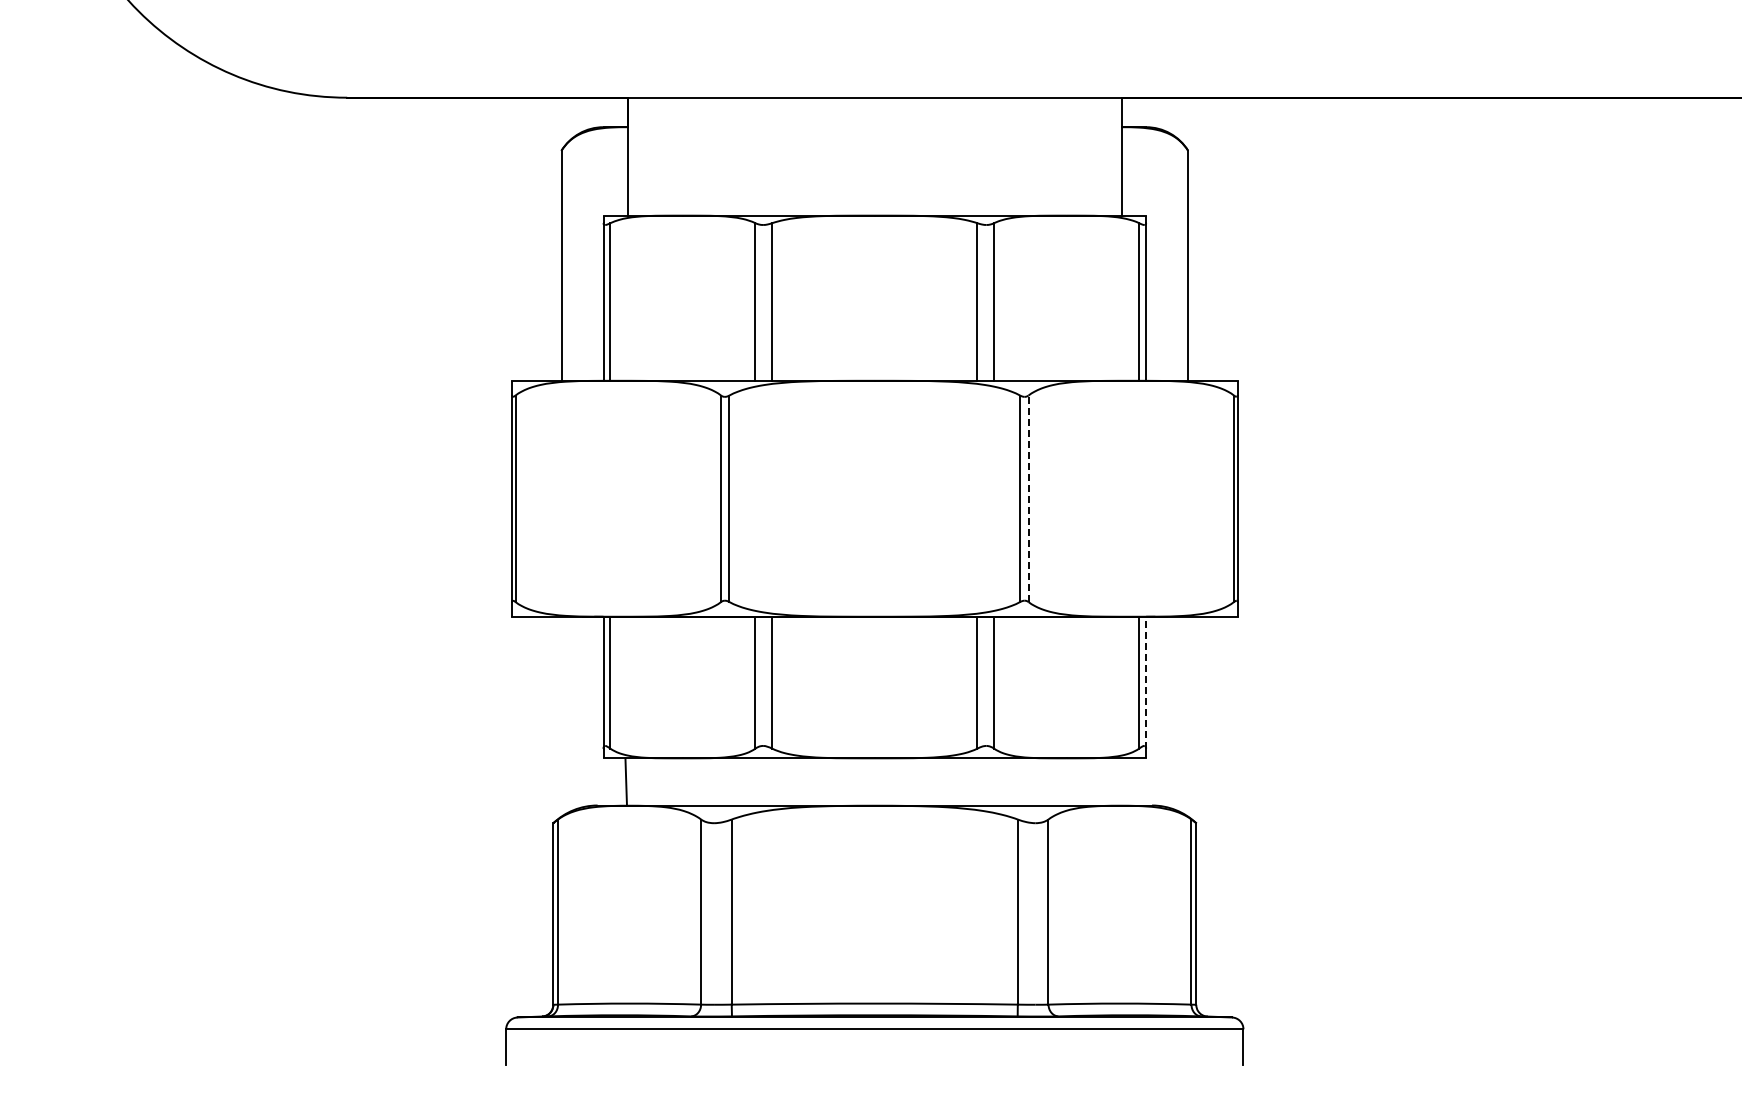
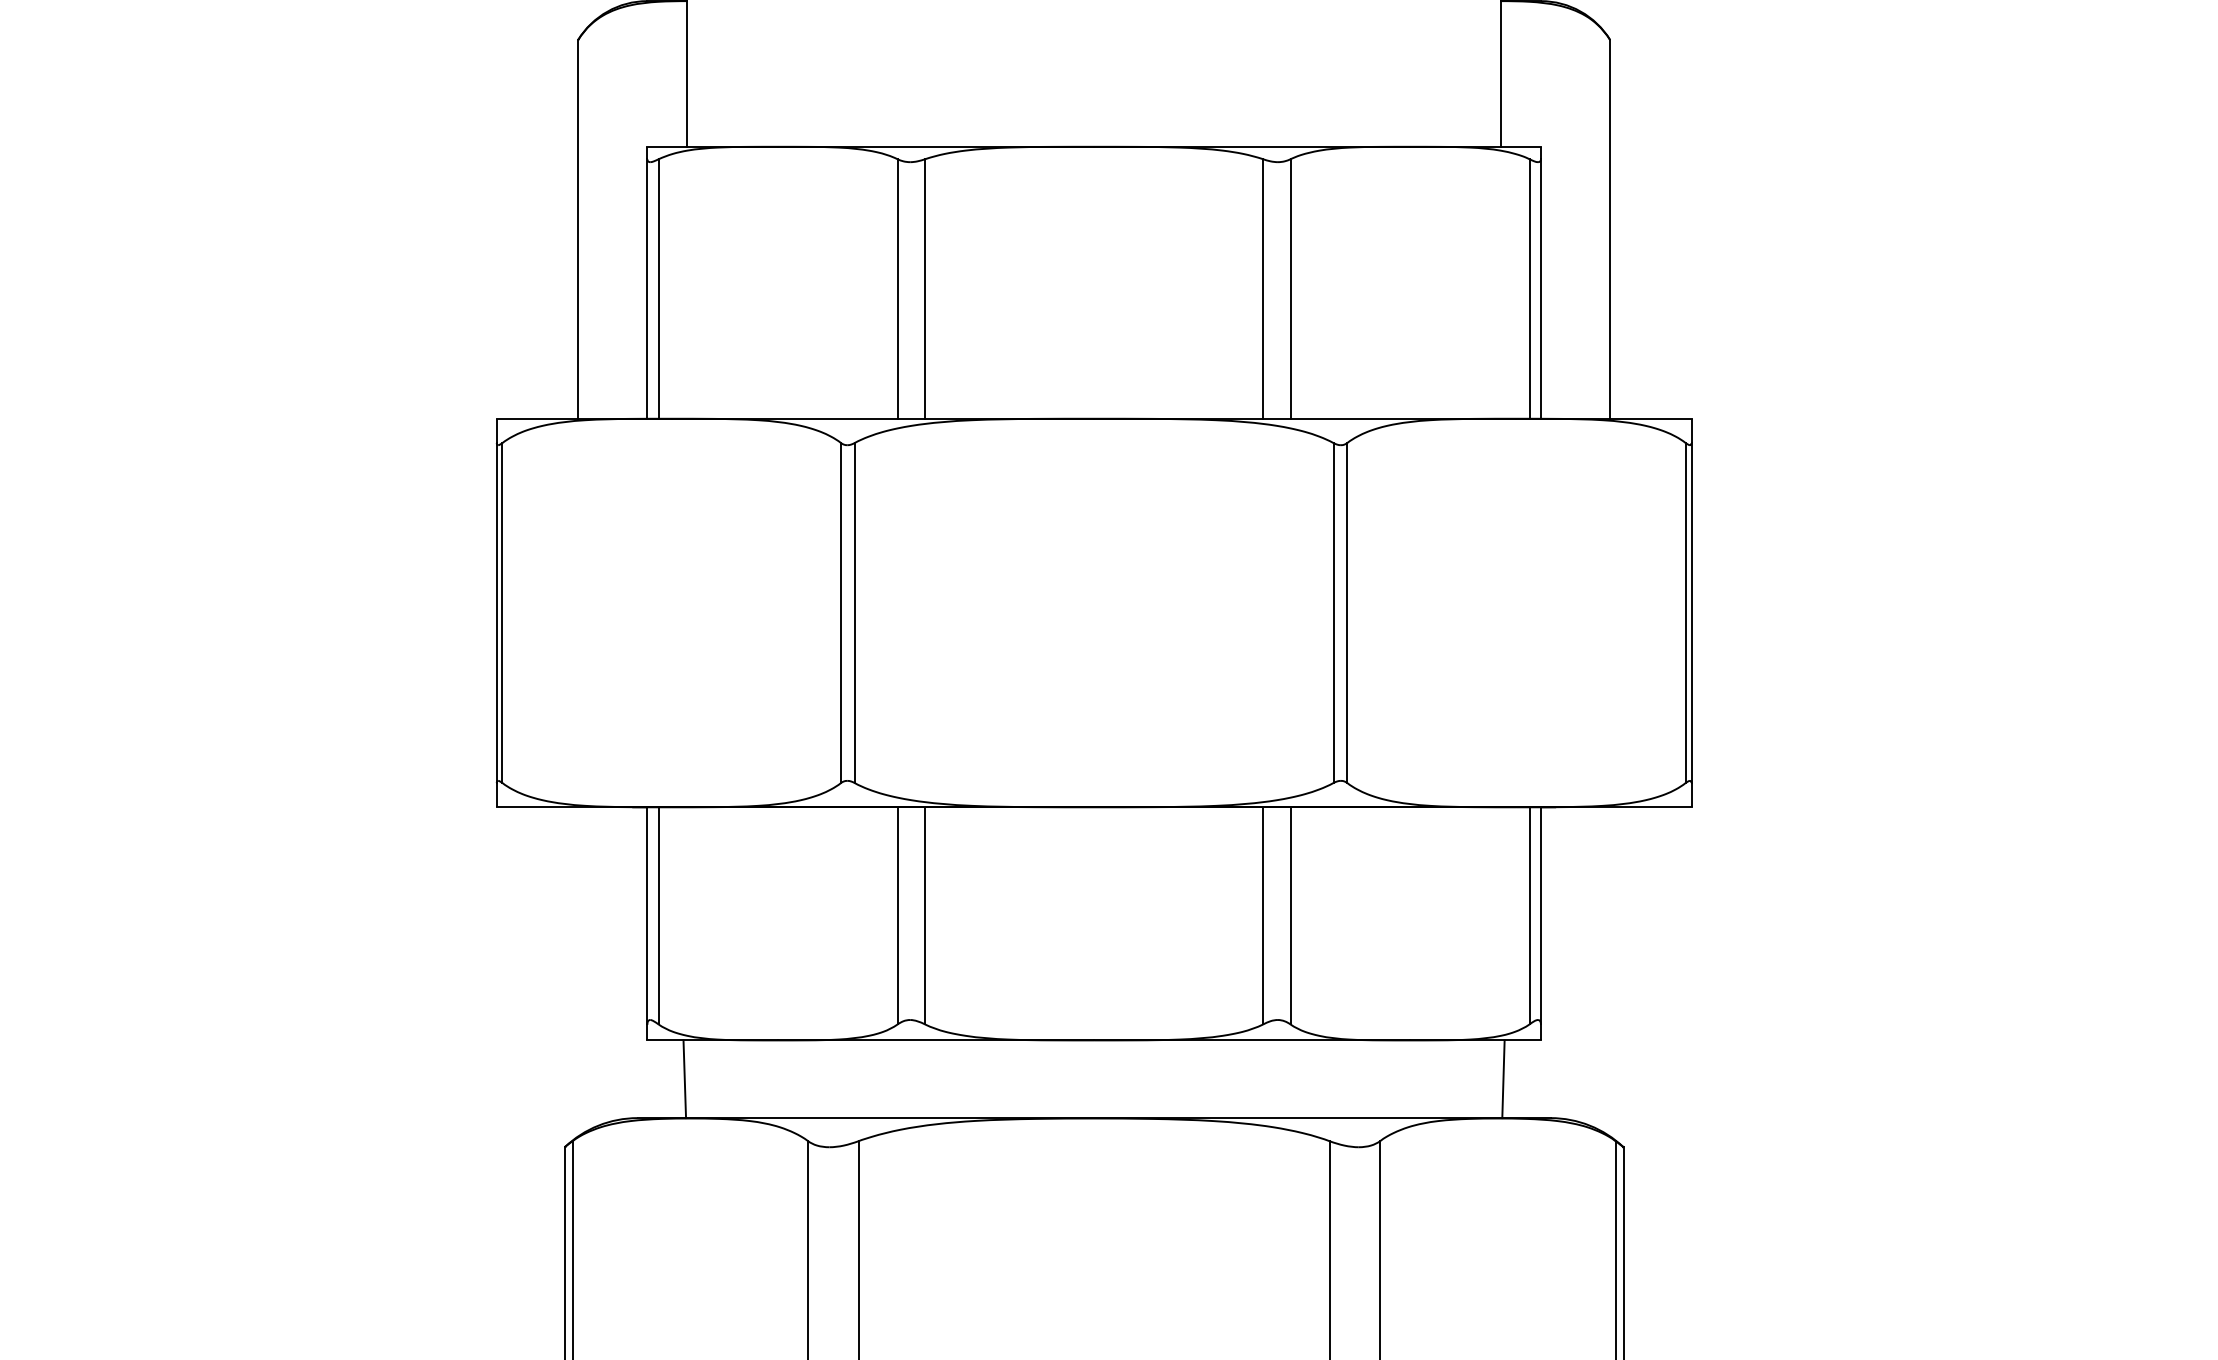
line: (1028, 498) -> (1347, 612), dashed -> solid
line: (1146, 682) -> (1541, 915), dashed -> solid
line: (1123, 781) -> (1503, 1078), added

